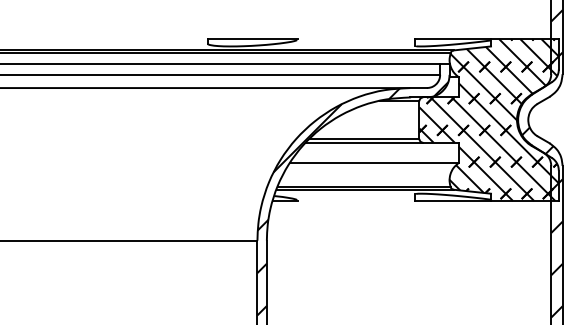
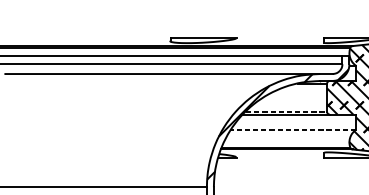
line: (364, 138) -> (286, 111), solid -> dashed
line: (374, 163) -> (293, 129), solid -> dashed

